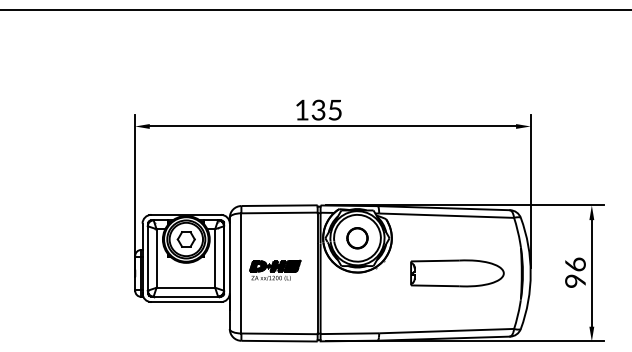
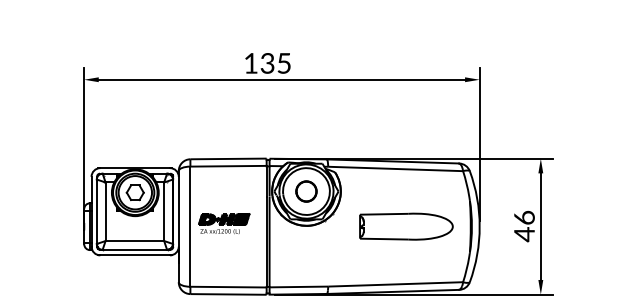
text: (575, 281) -> (524, 234), 96 -> 46

